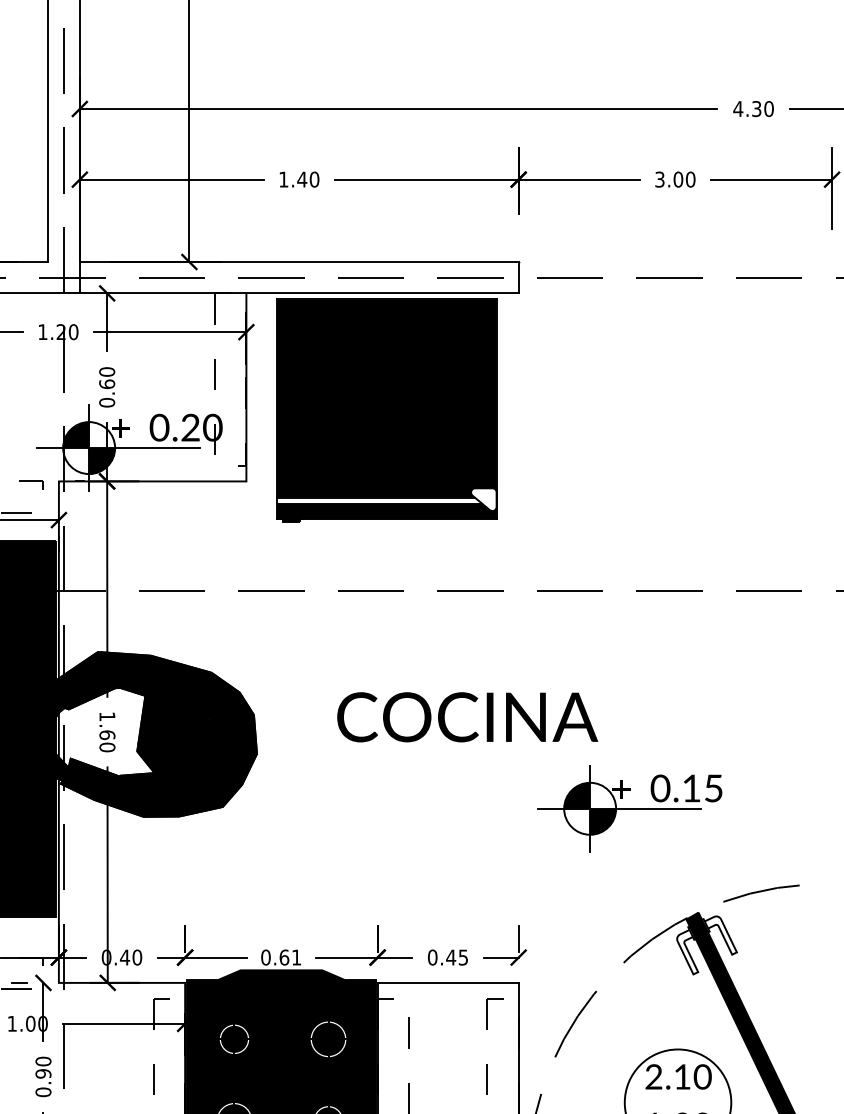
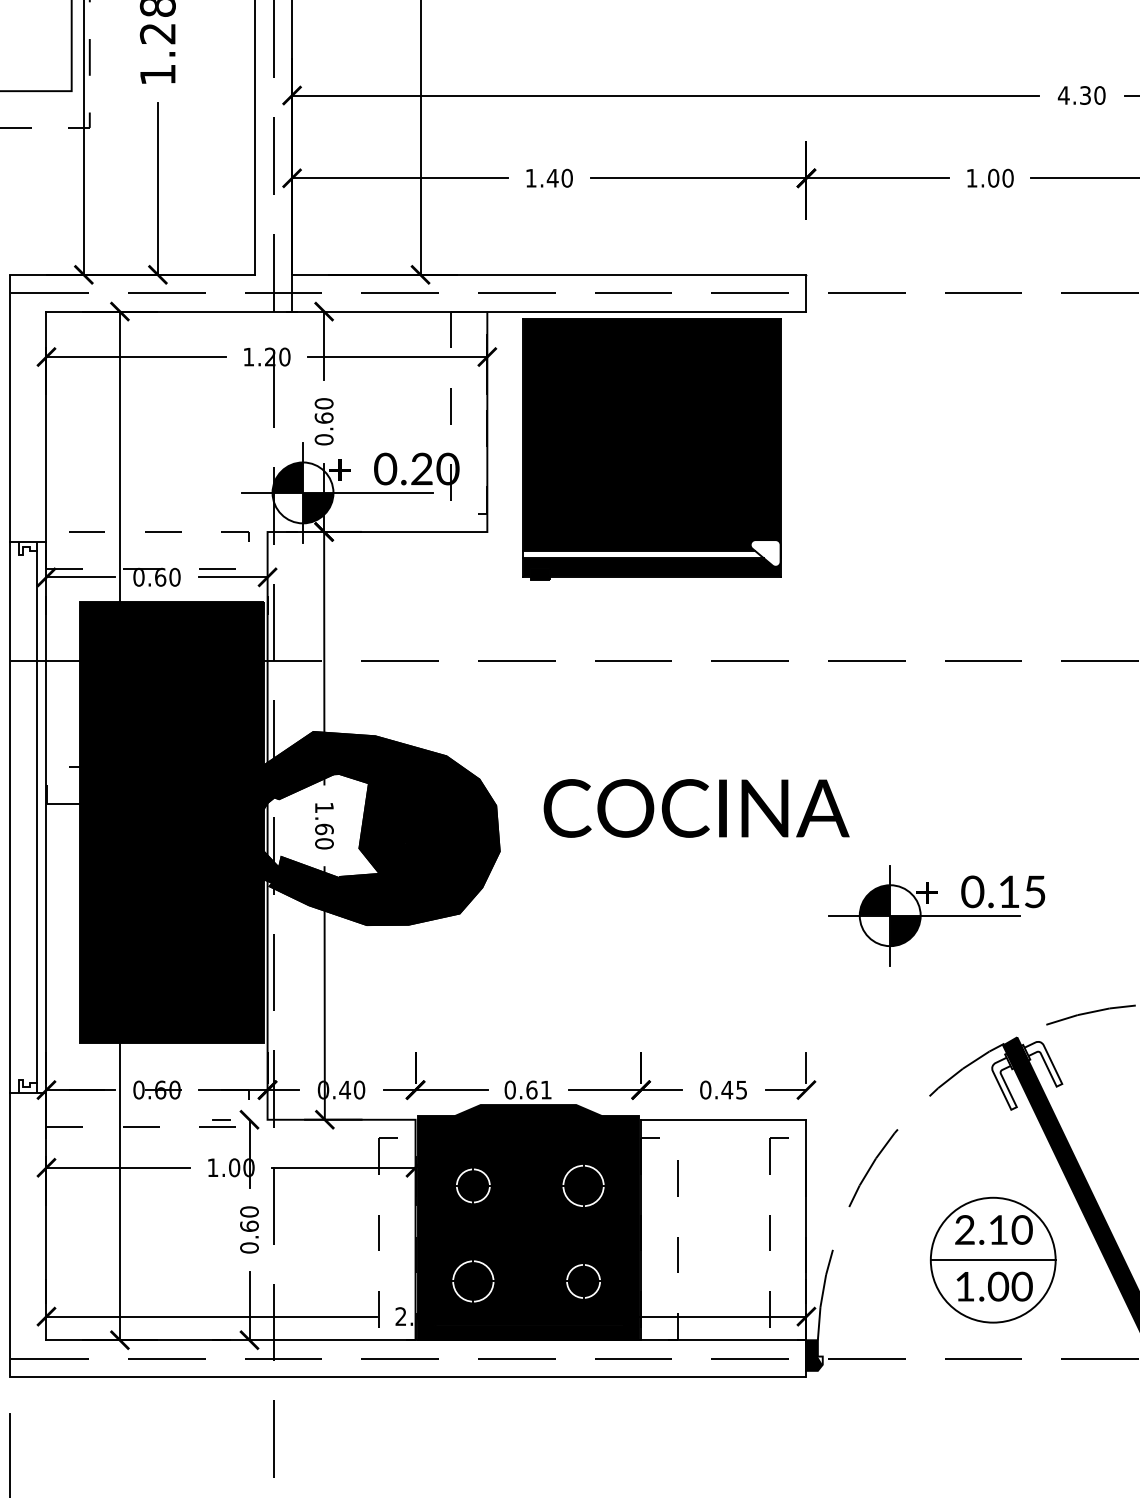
text: (659, 178) -> (971, 177), 3.00 -> 1.00
text: (467, 717) -> (696, 808), moved
text: (43, 1073) -> (249, 1226), 0.90 -> 0.60
line: (677, 1102) -> (992, 1260), added

